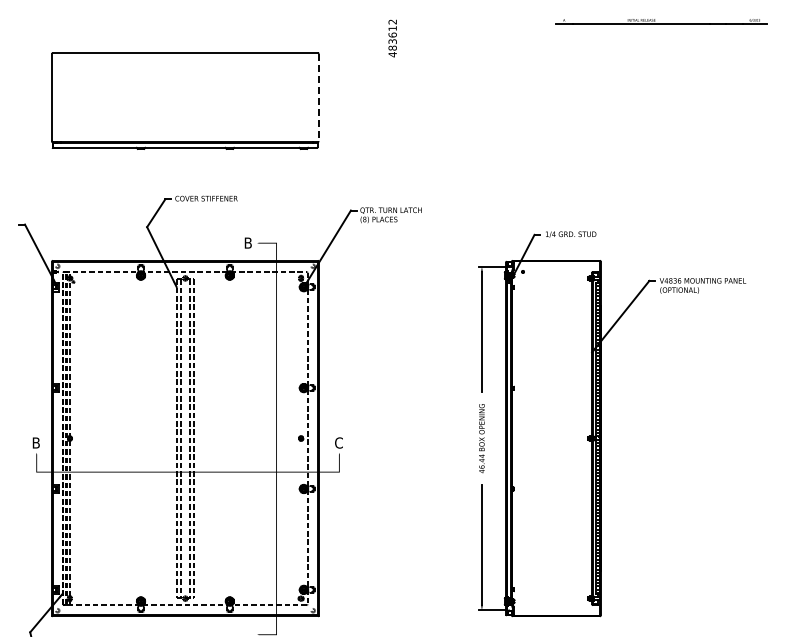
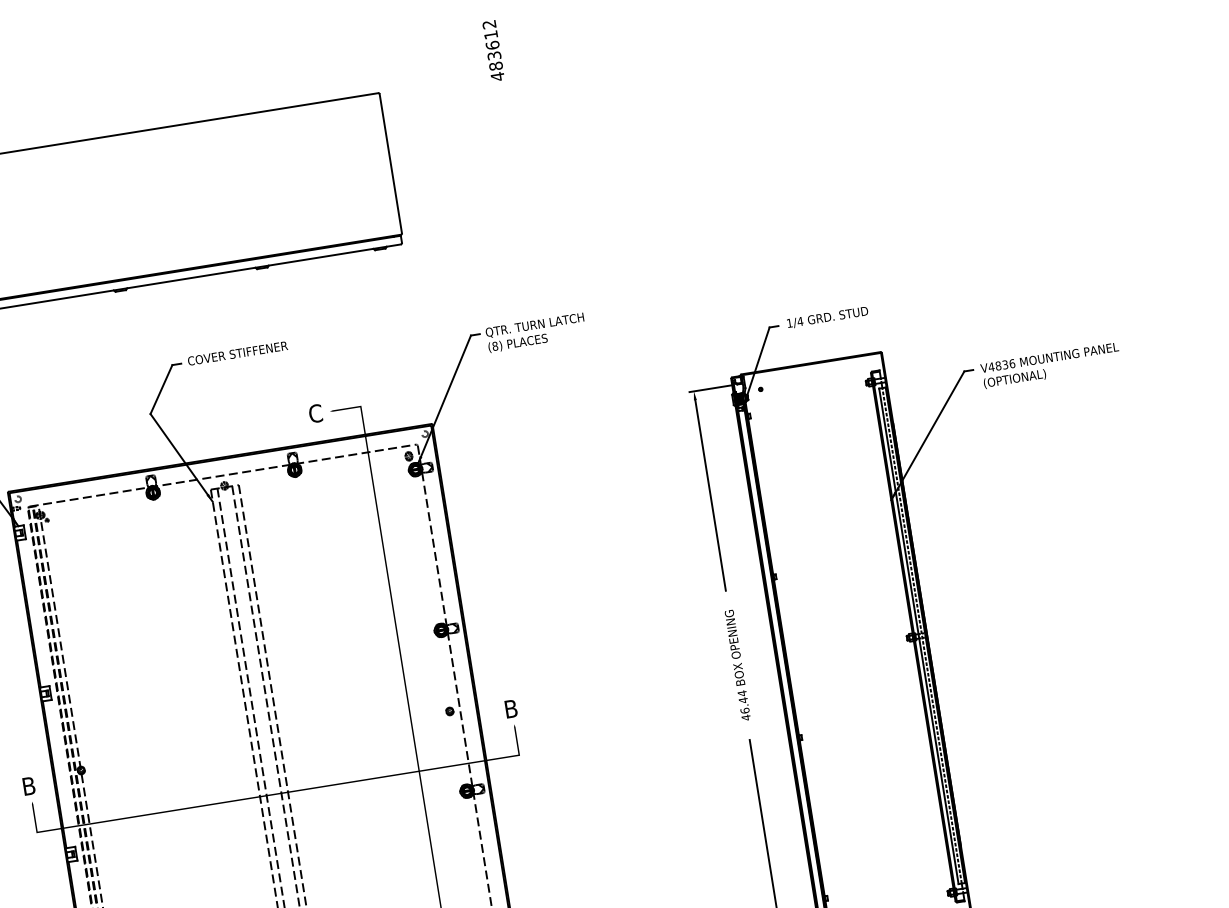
line: (318, 97) -> (390, 163), dashed -> solid
text: (248, 242) -> (315, 412), B -> C
text: (338, 442) -> (510, 708), C -> B

